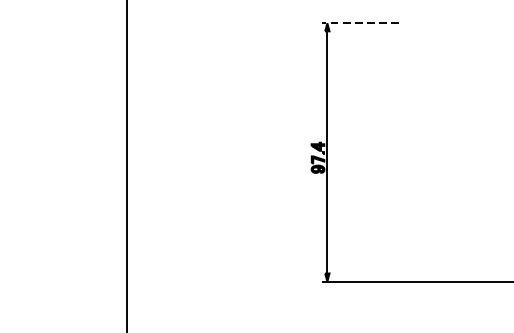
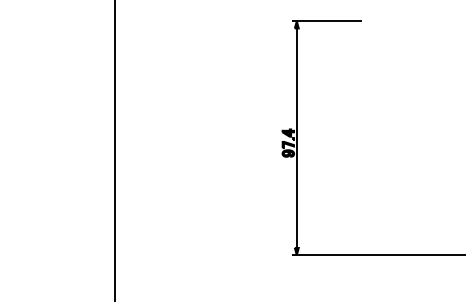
line: (360, 23) -> (326, 21), dashed -> solid

